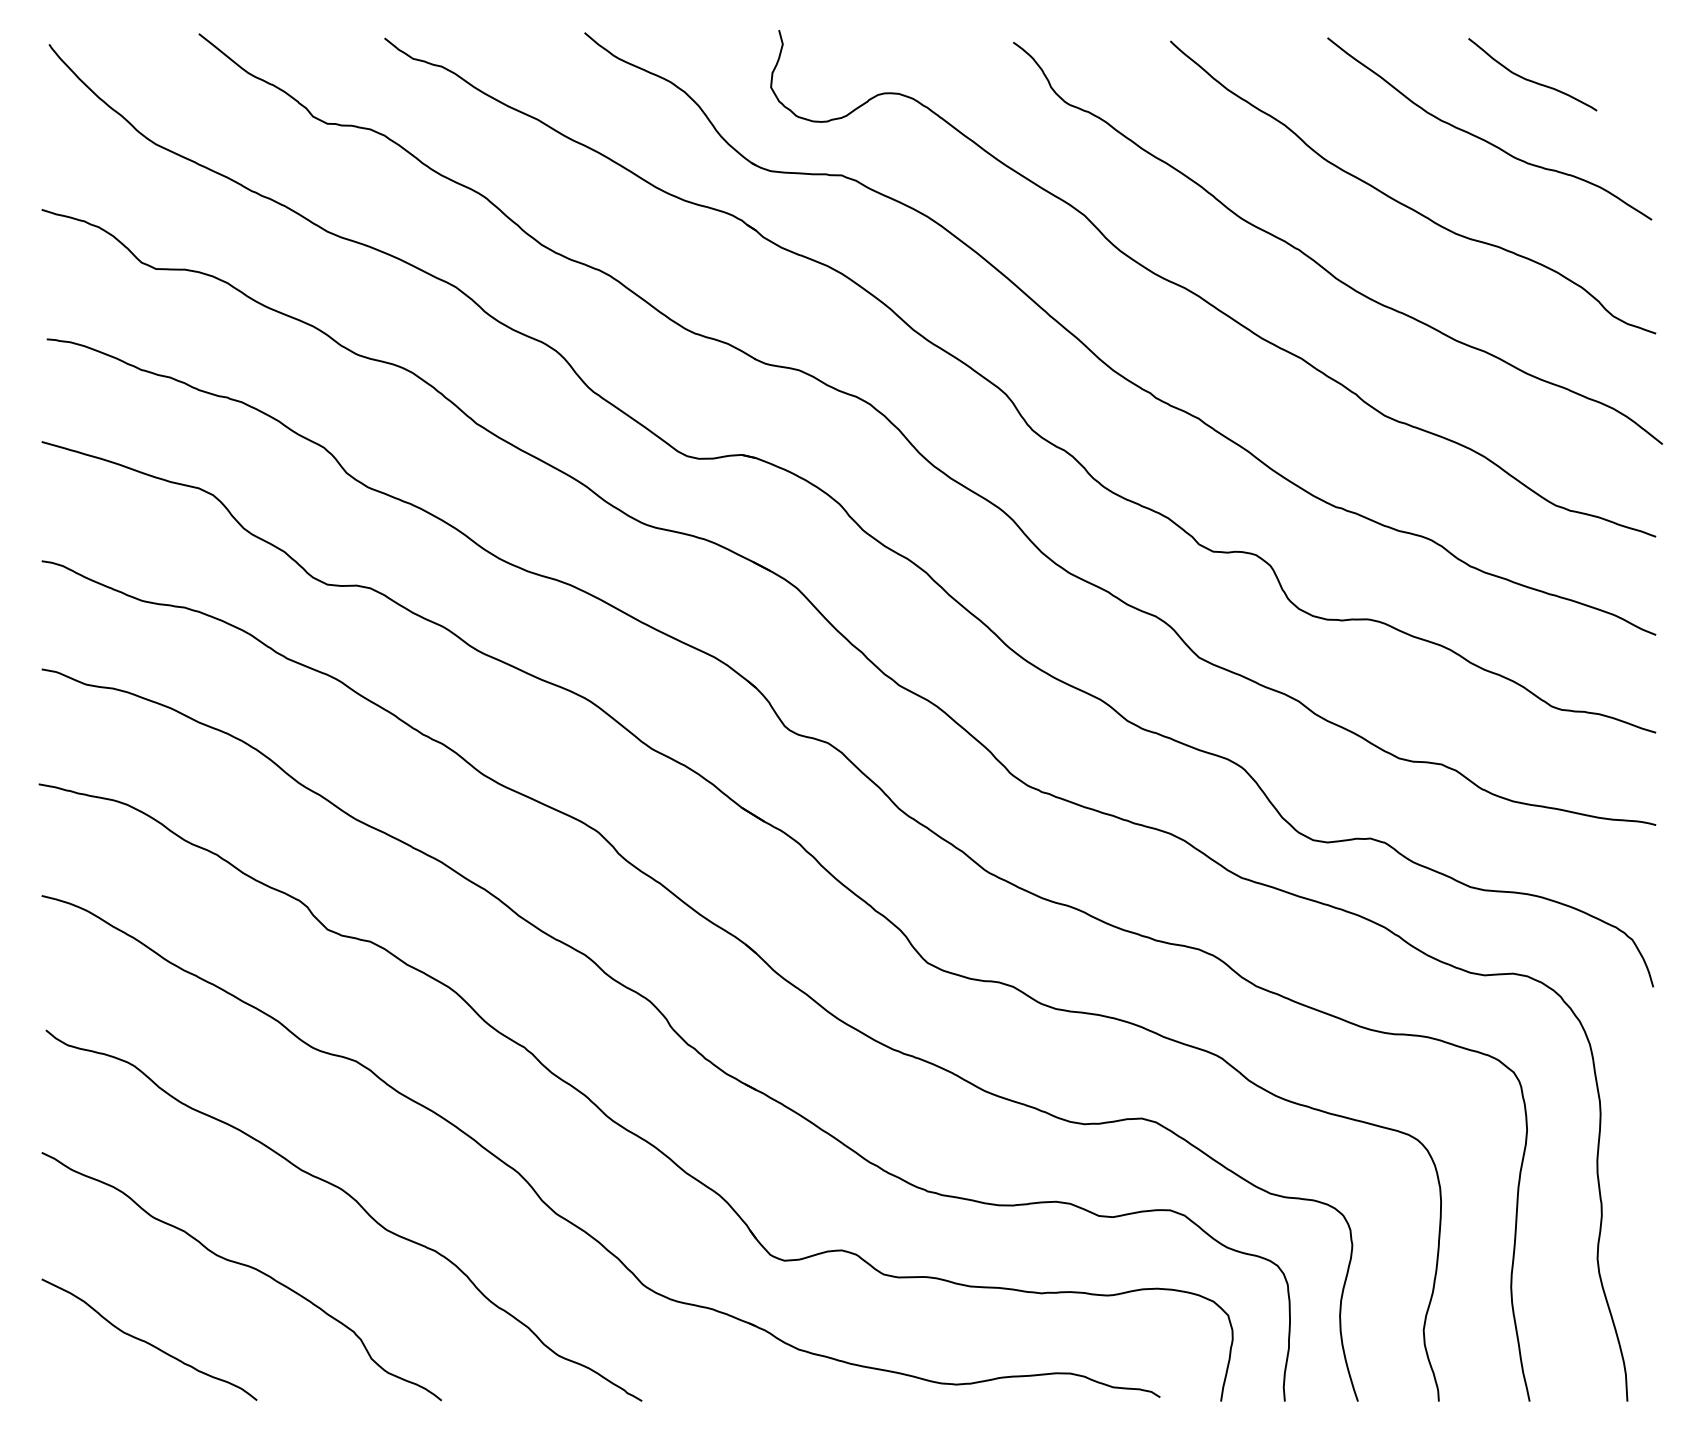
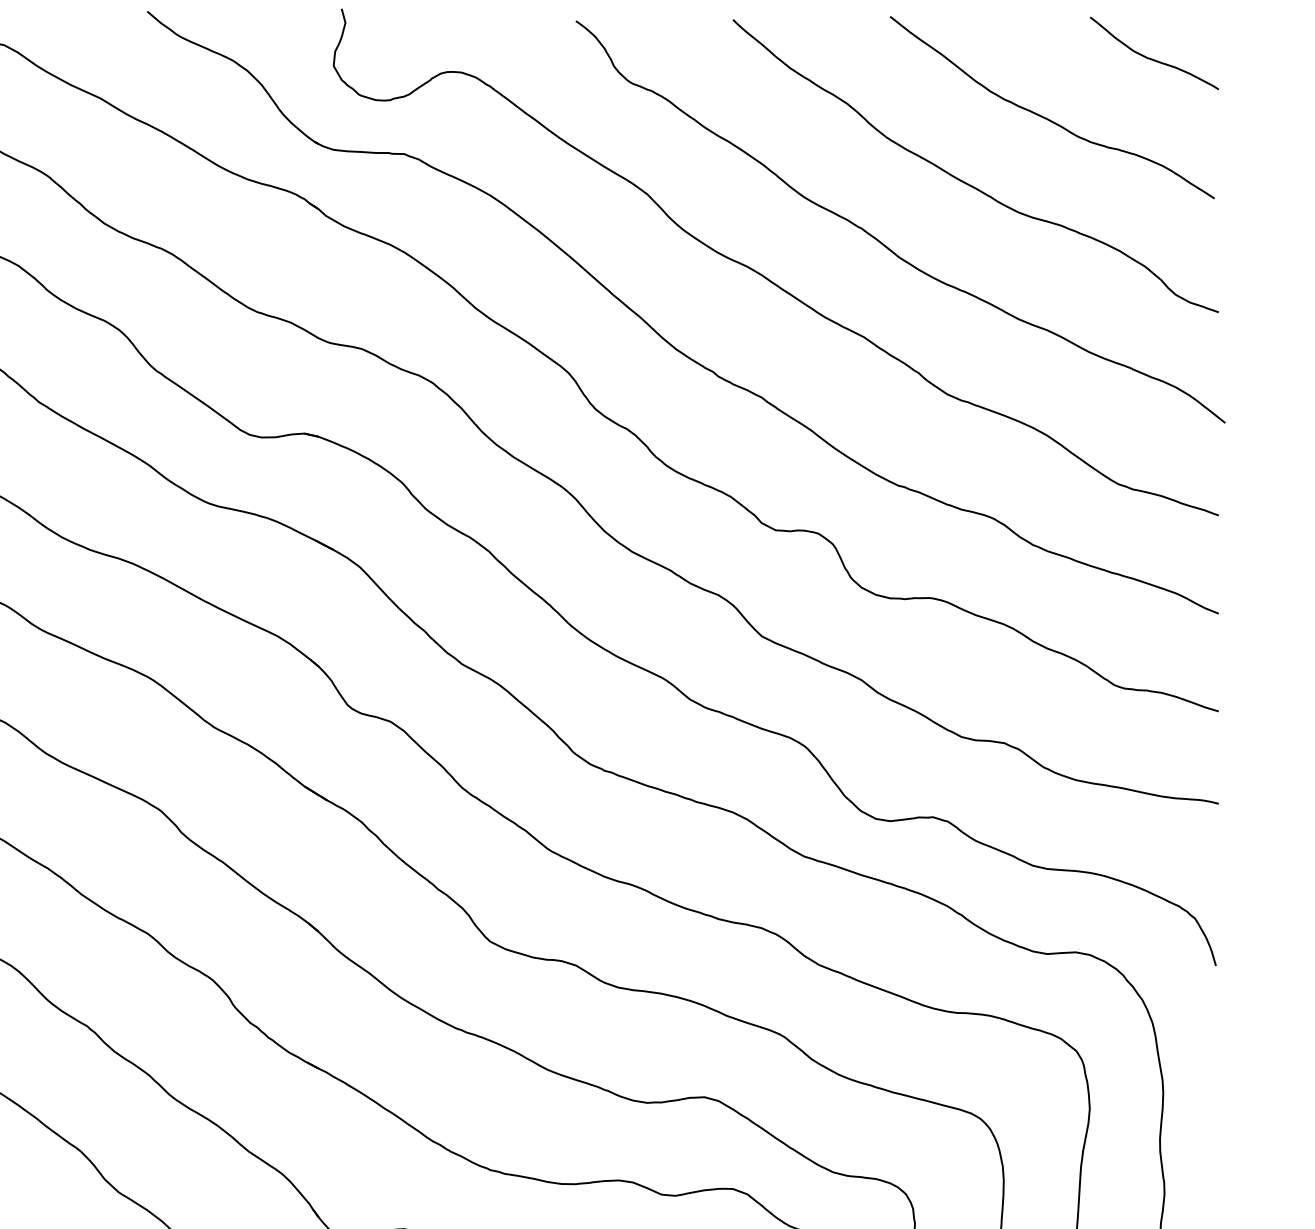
curve: (1529, 79) -> (1151, 58), moved

